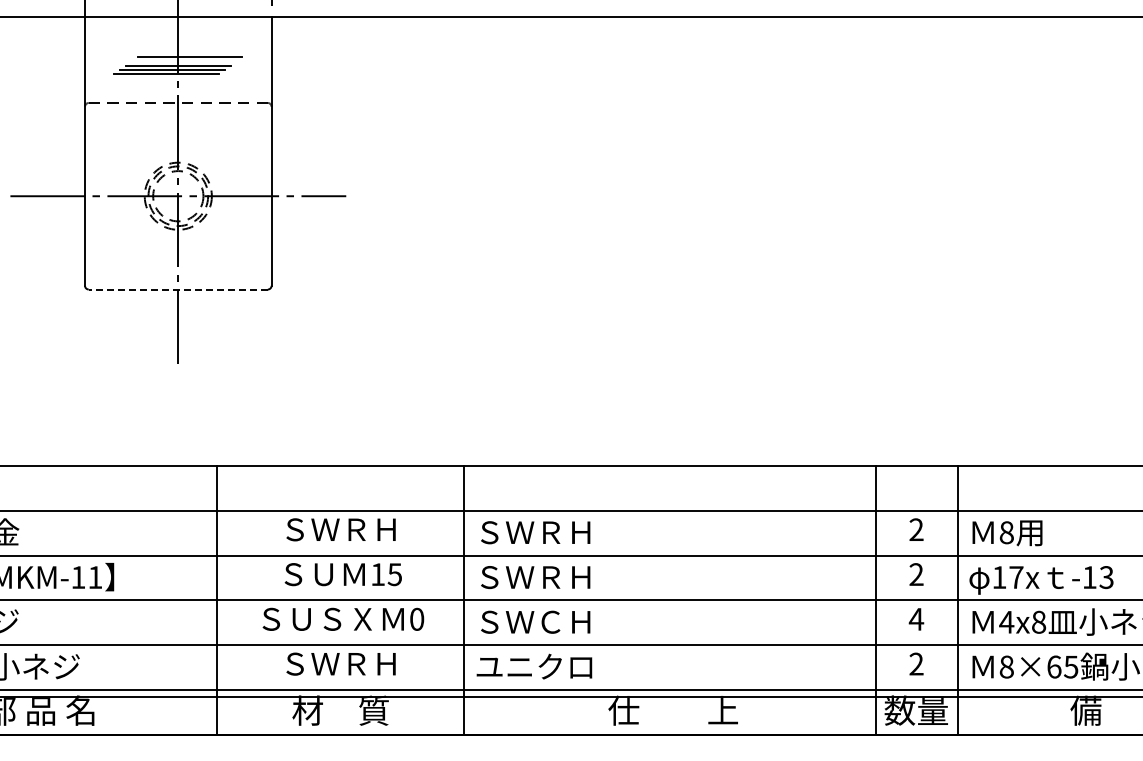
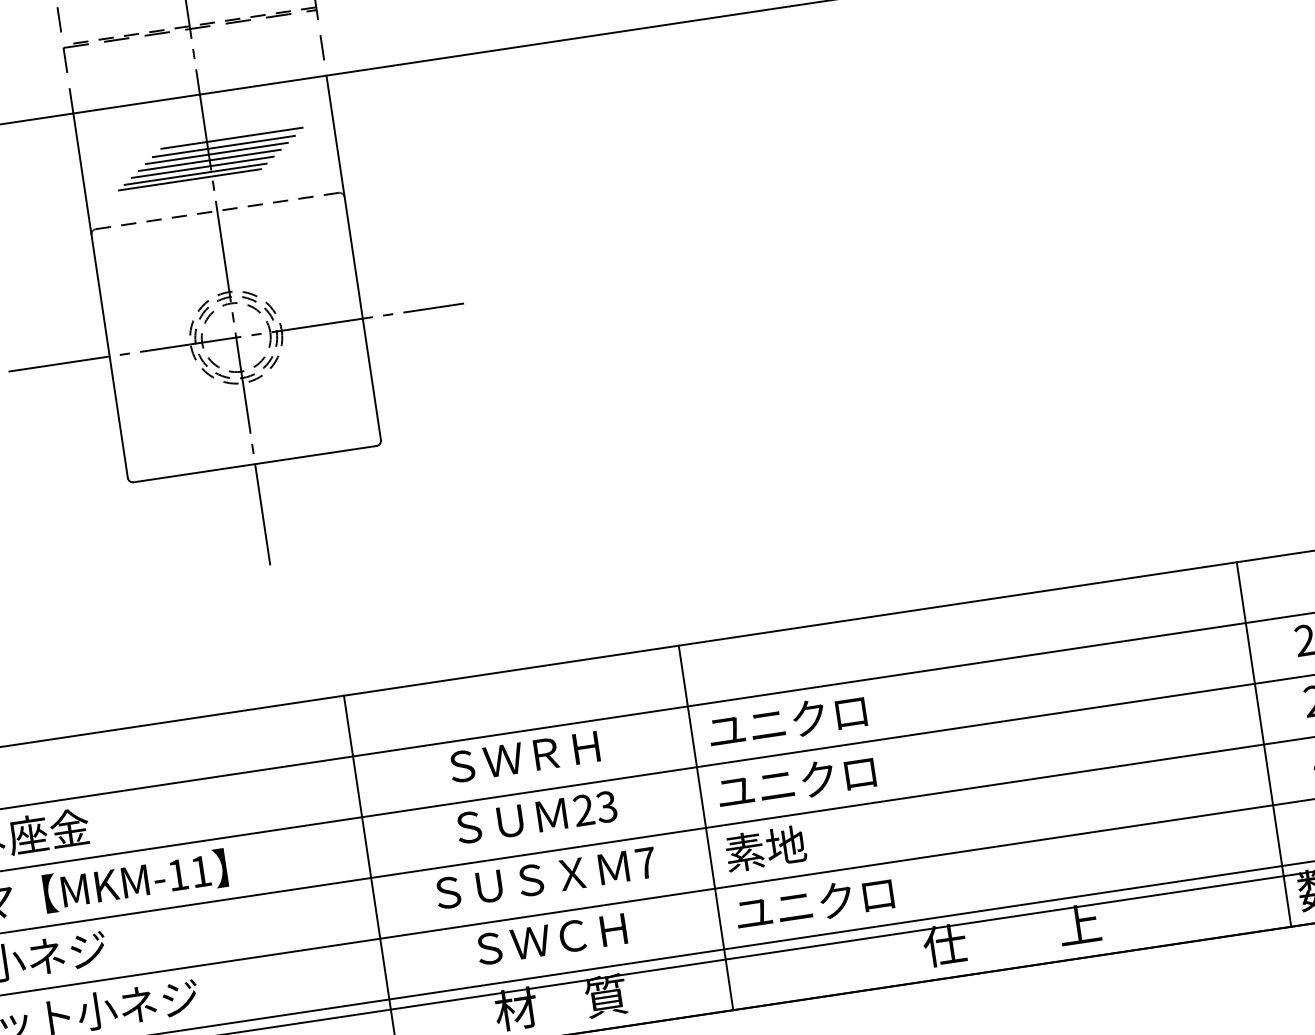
line: (196, 52) -> (231, 138), added
line: (183, 61) -> (215, 153), added
line: (161, 77) -> (189, 179), added
line: (178, 289) -> (255, 464), dashed -> solid
text: (534, 532) -> (787, 721), ＳＷＲＨ -> ユニクロ
text: (386, 574) -> (595, 808), 15 -> 23
text: (534, 576) -> (796, 781), ＳＷＲＨ -> ユニクロ
text: (417, 618) -> (646, 861), 0 -> 7
text: (533, 621) -> (804, 842), ＳＷＣＨ -> 素地
text: (356, 663) -> (572, 935), ＳＷＲＨ -> ＳＷＣＨ

